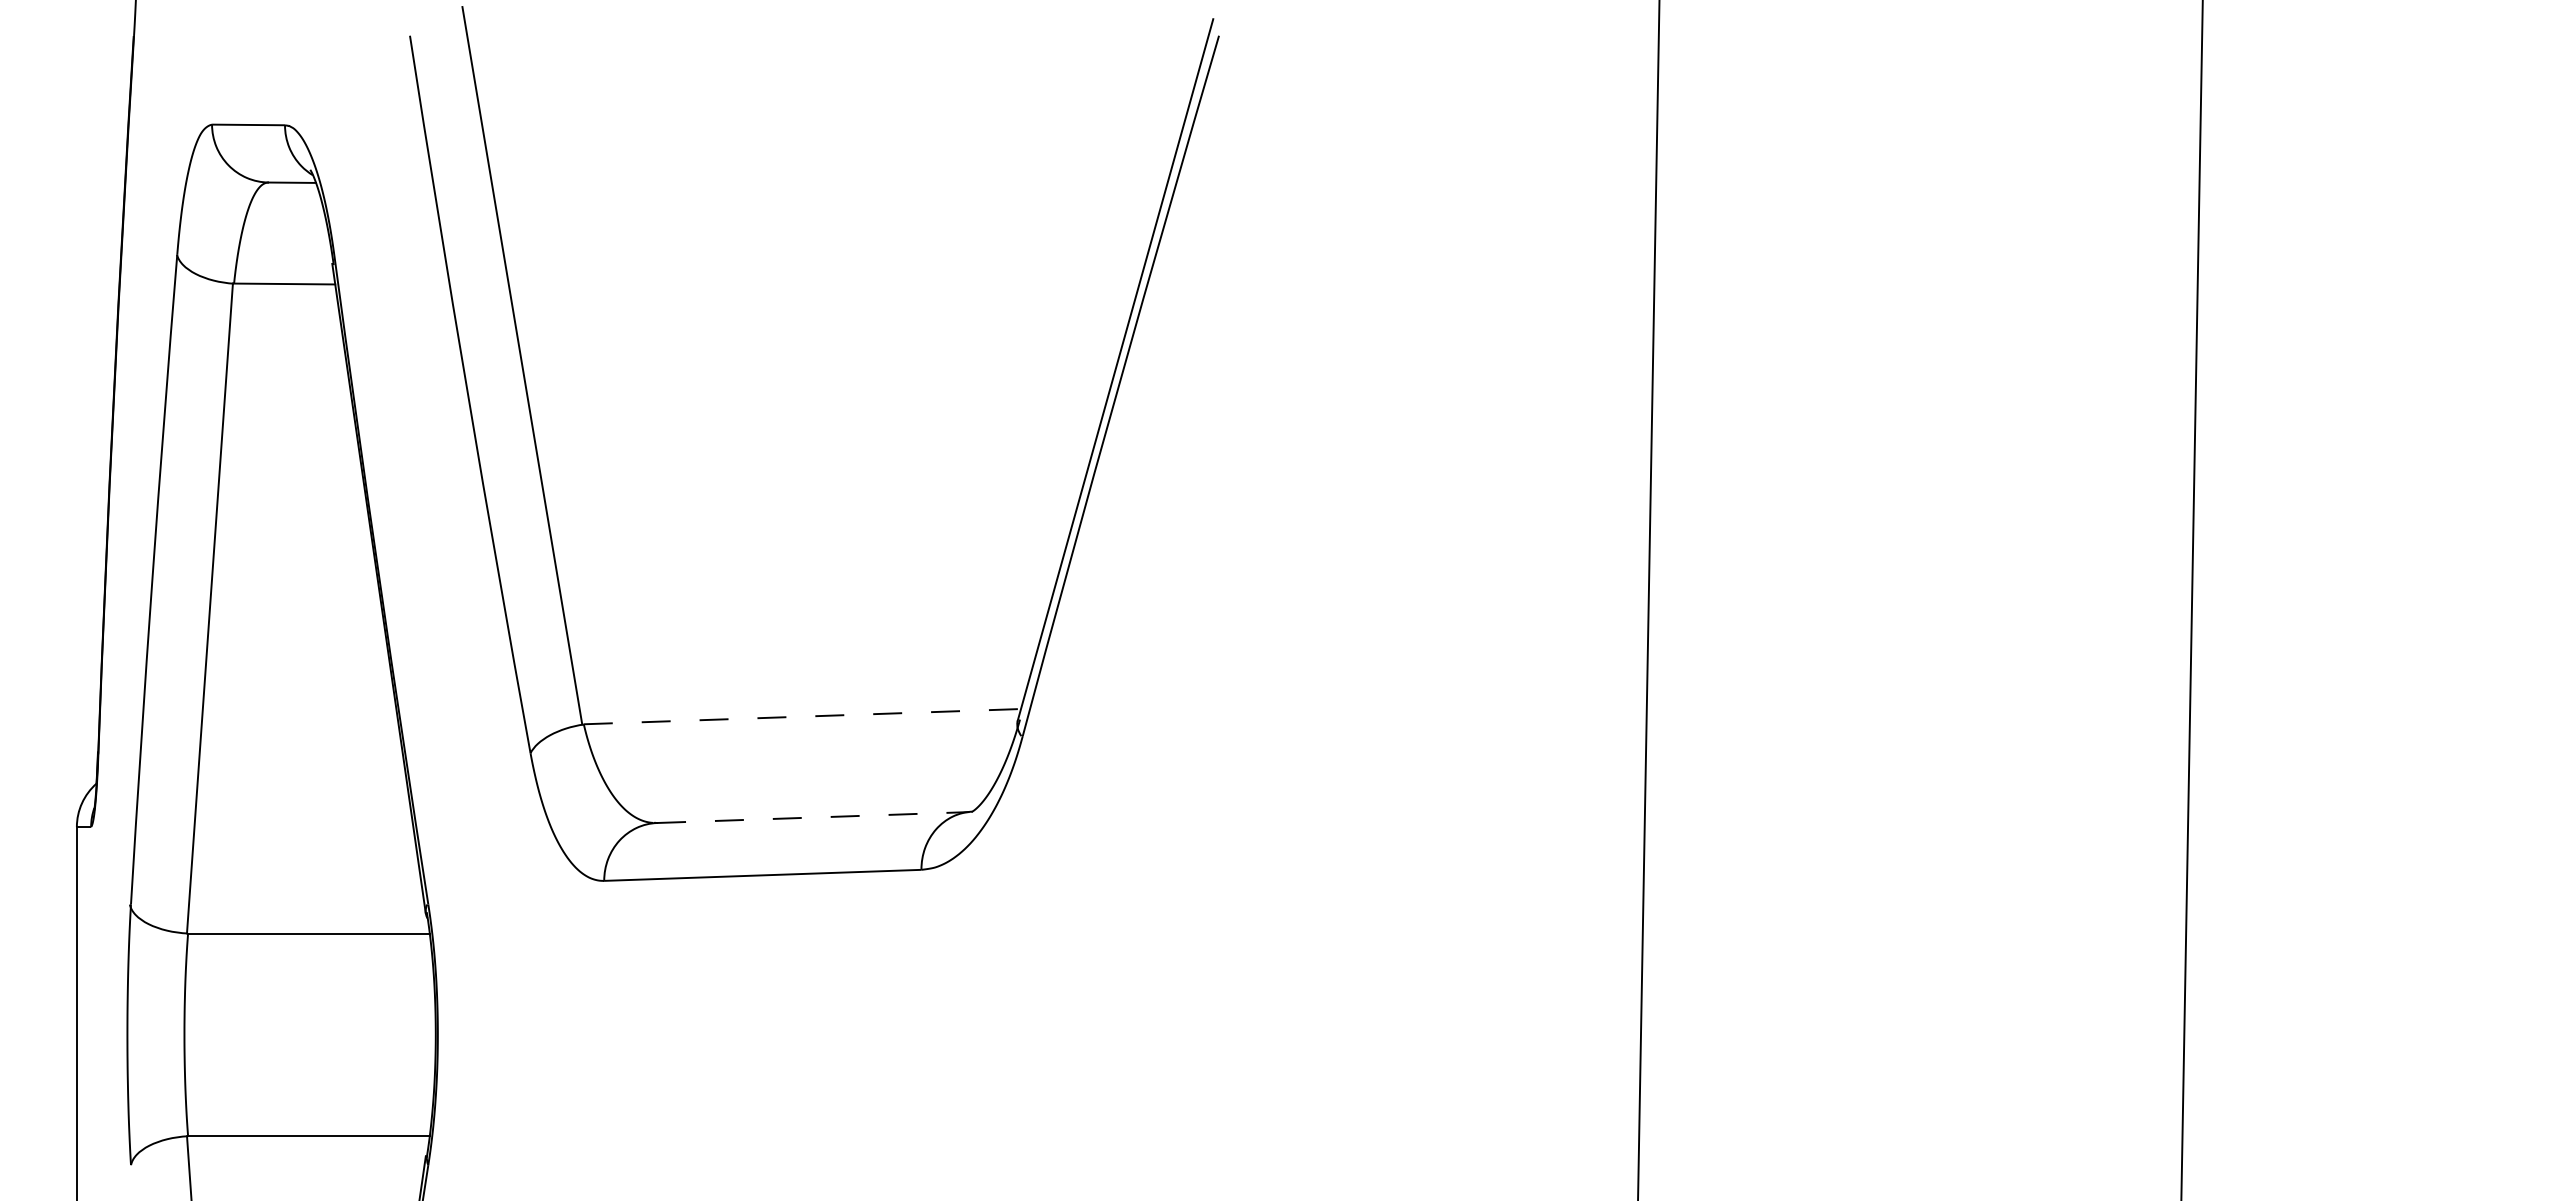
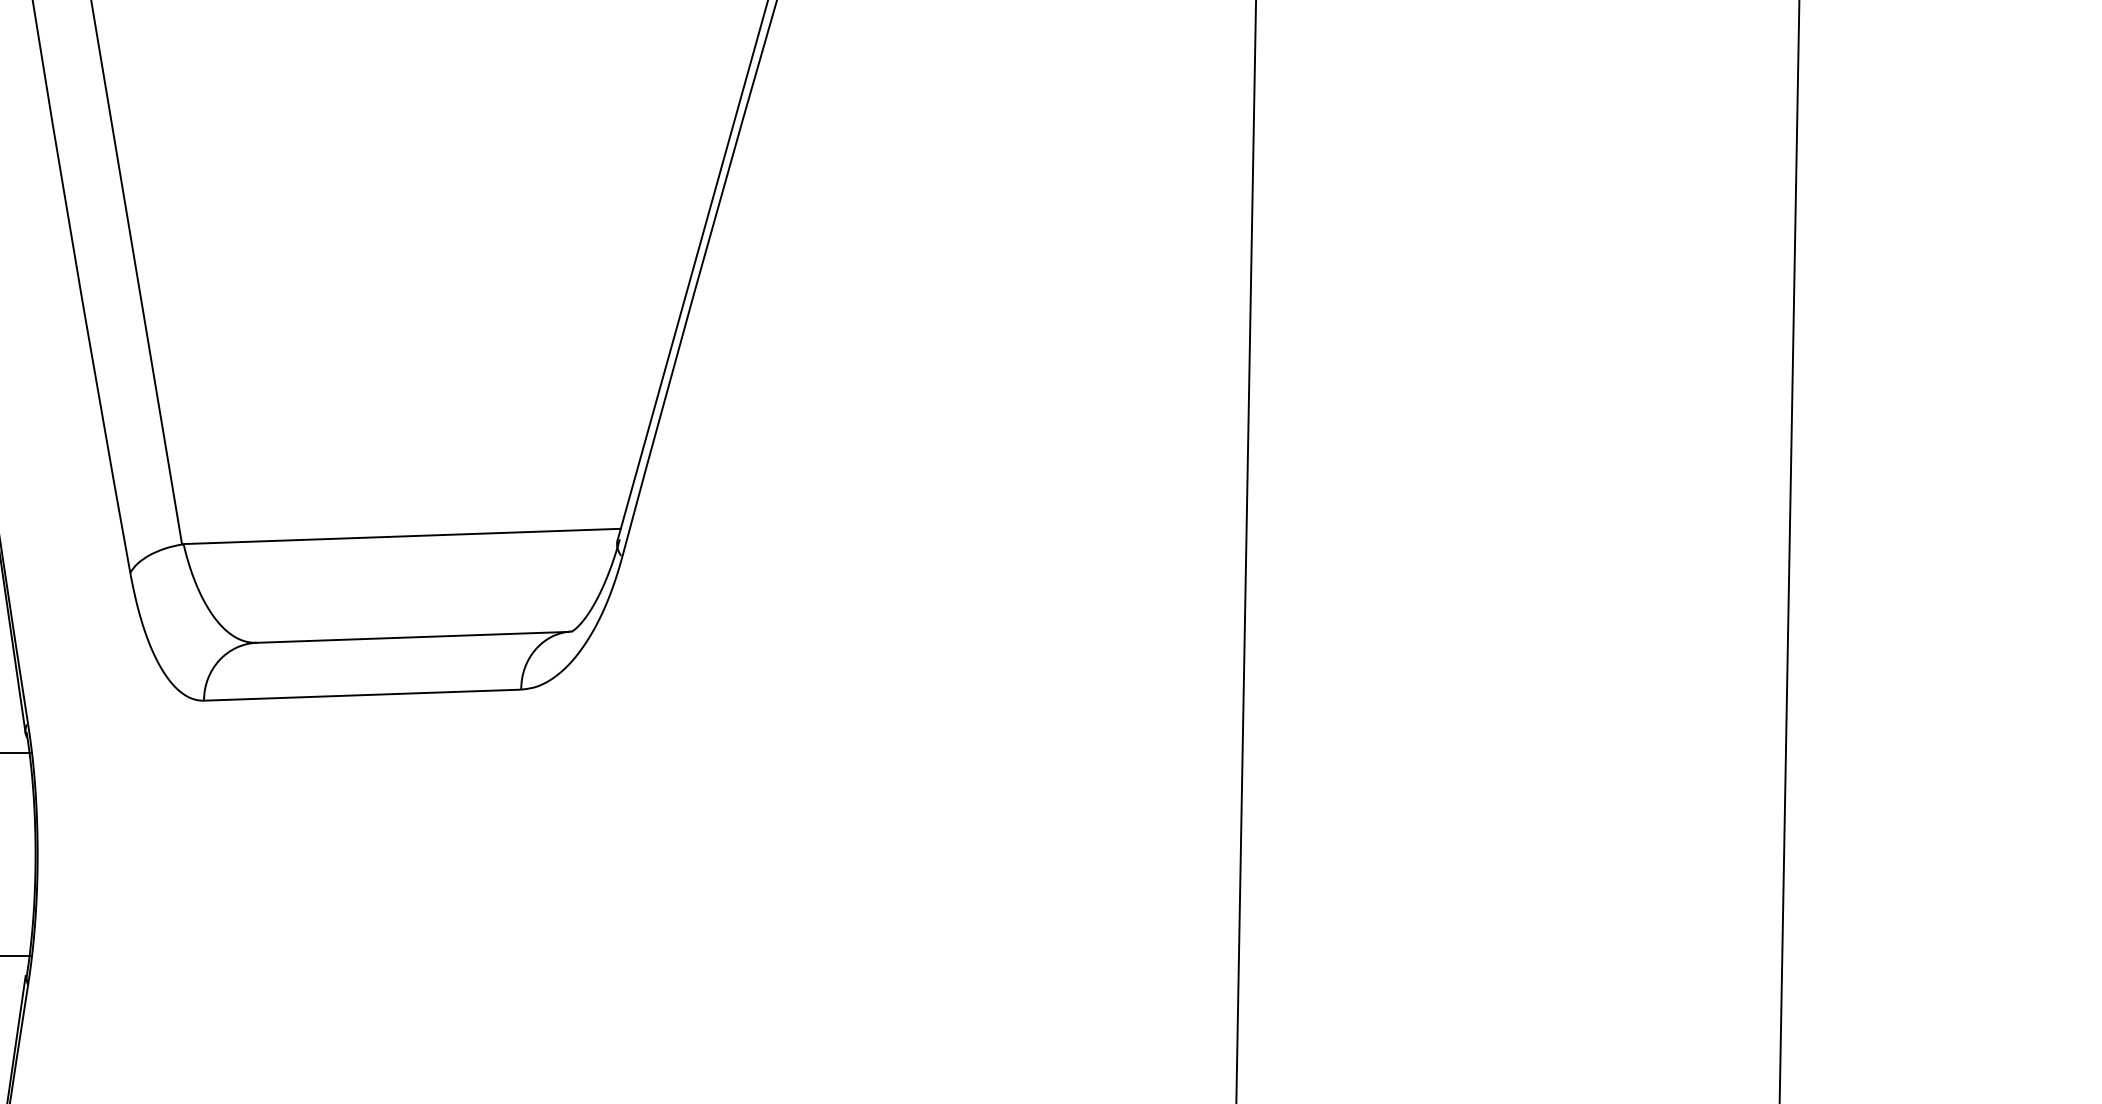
line: (802, 716) -> (402, 536), dashed -> solid
line: (813, 817) -> (413, 637), dashed -> solid

